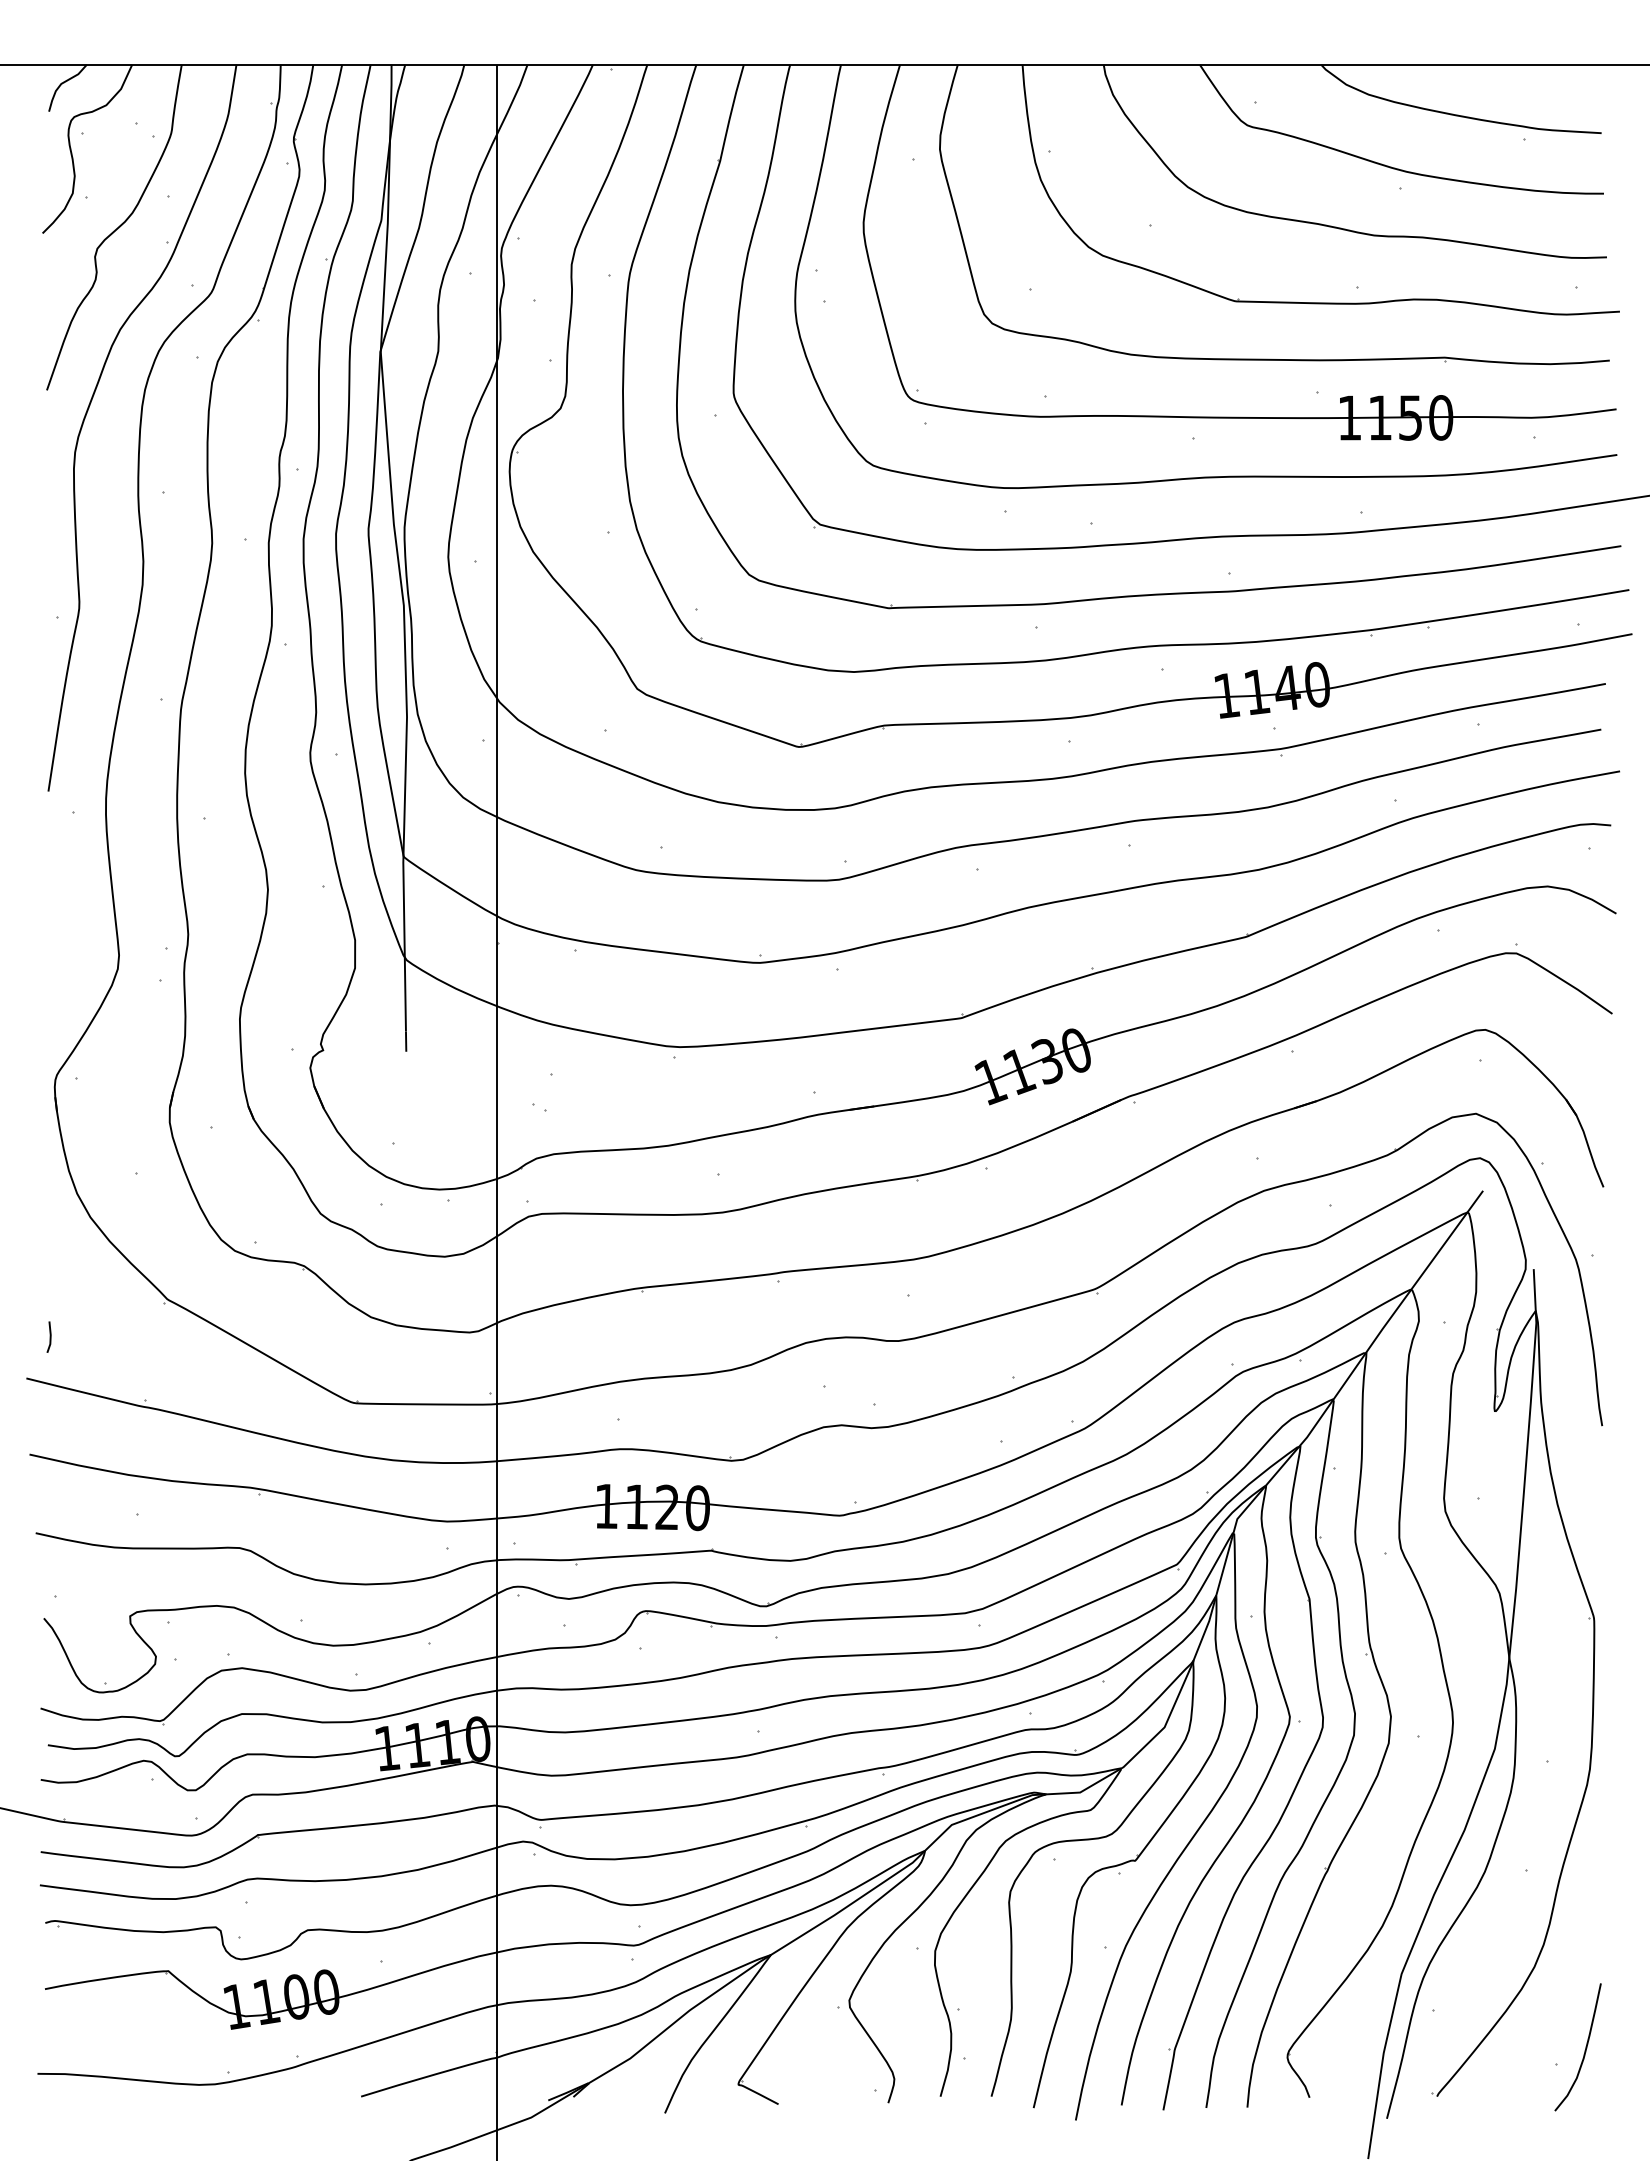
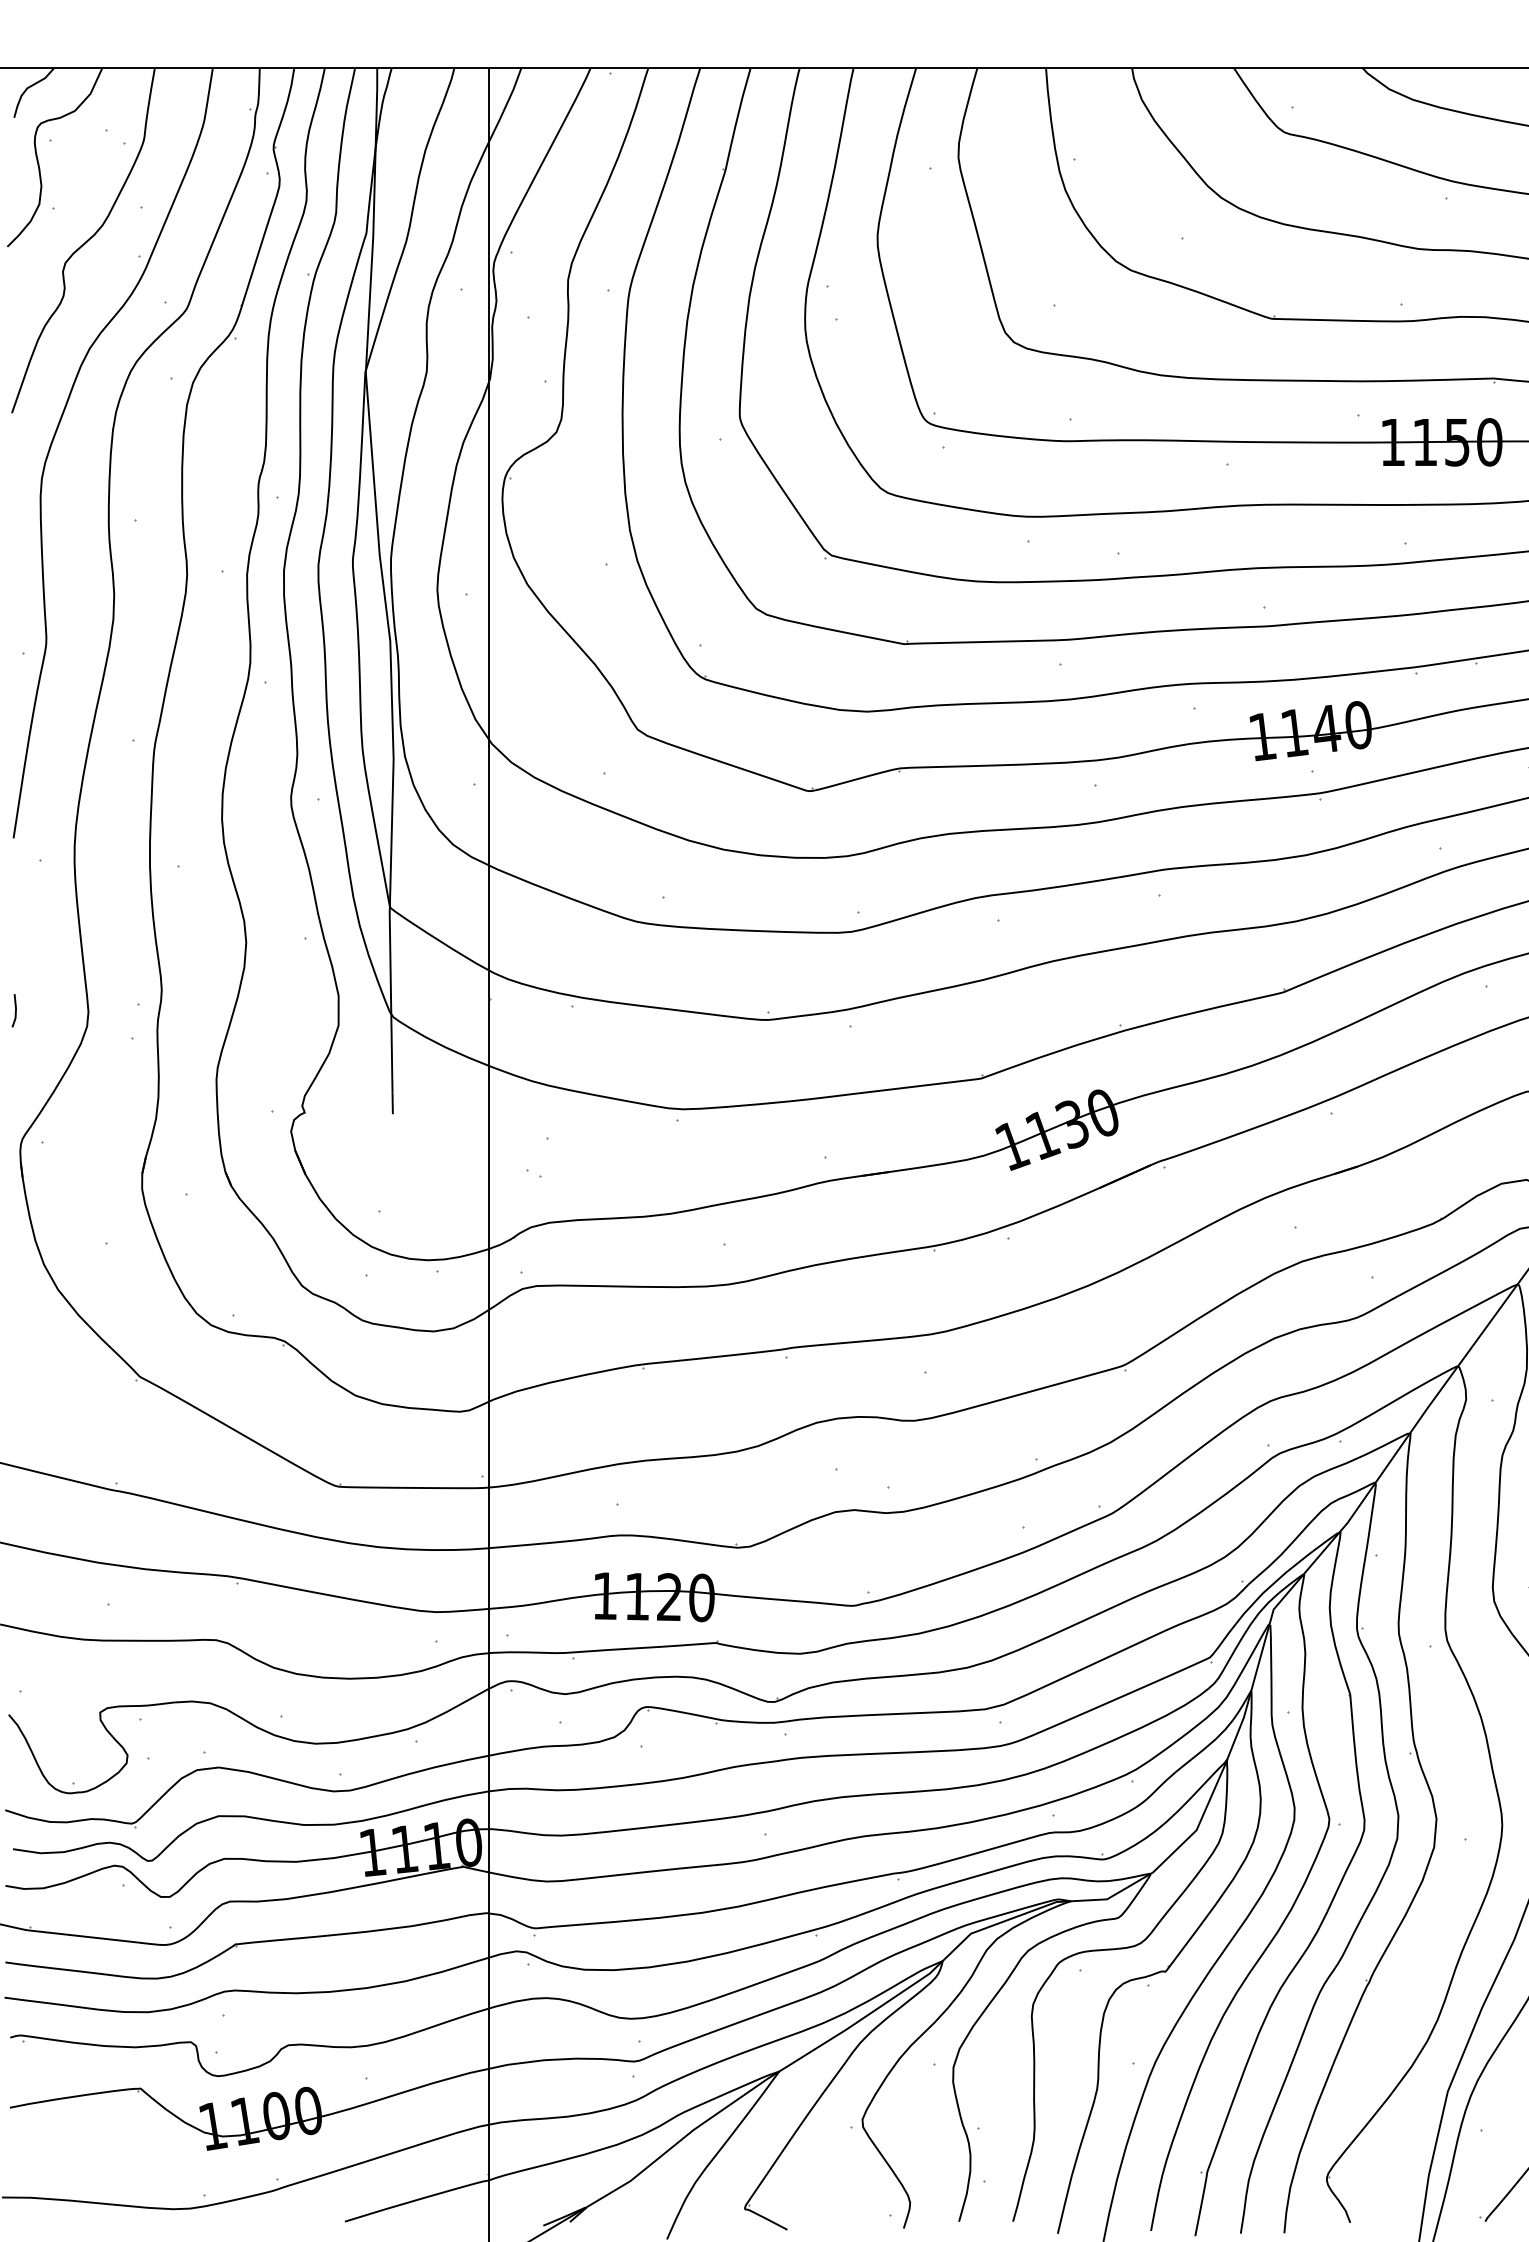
line: (49, 1336) -> (14, 1010), moved

